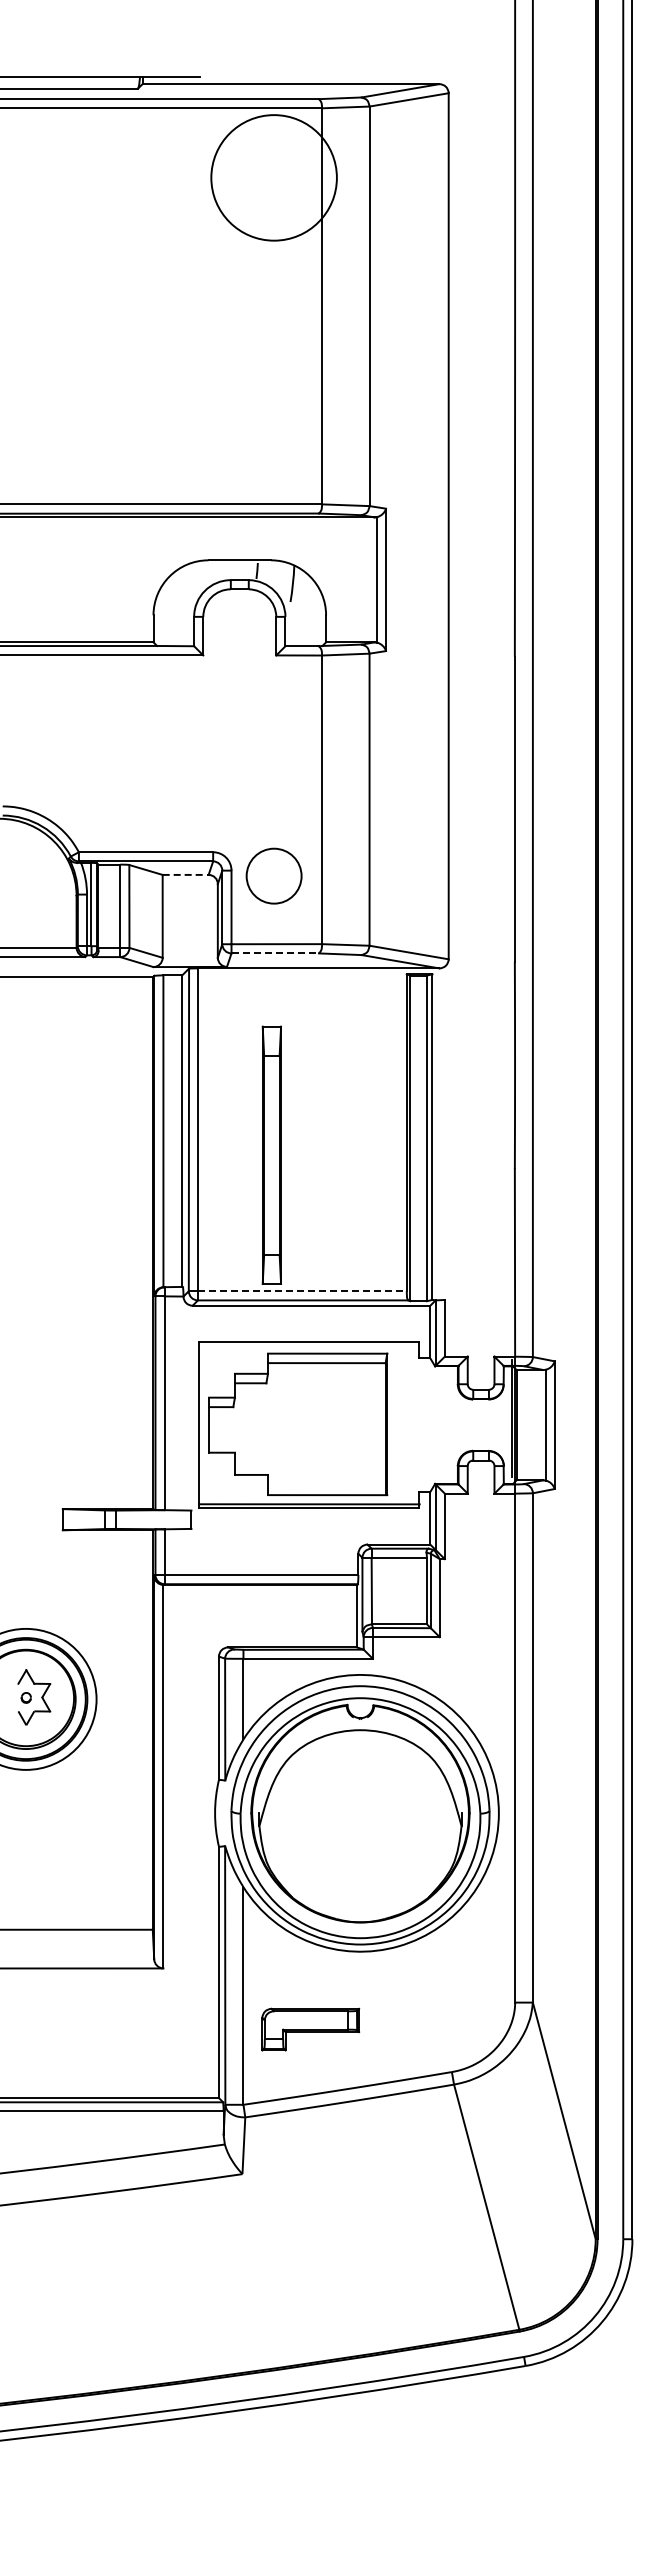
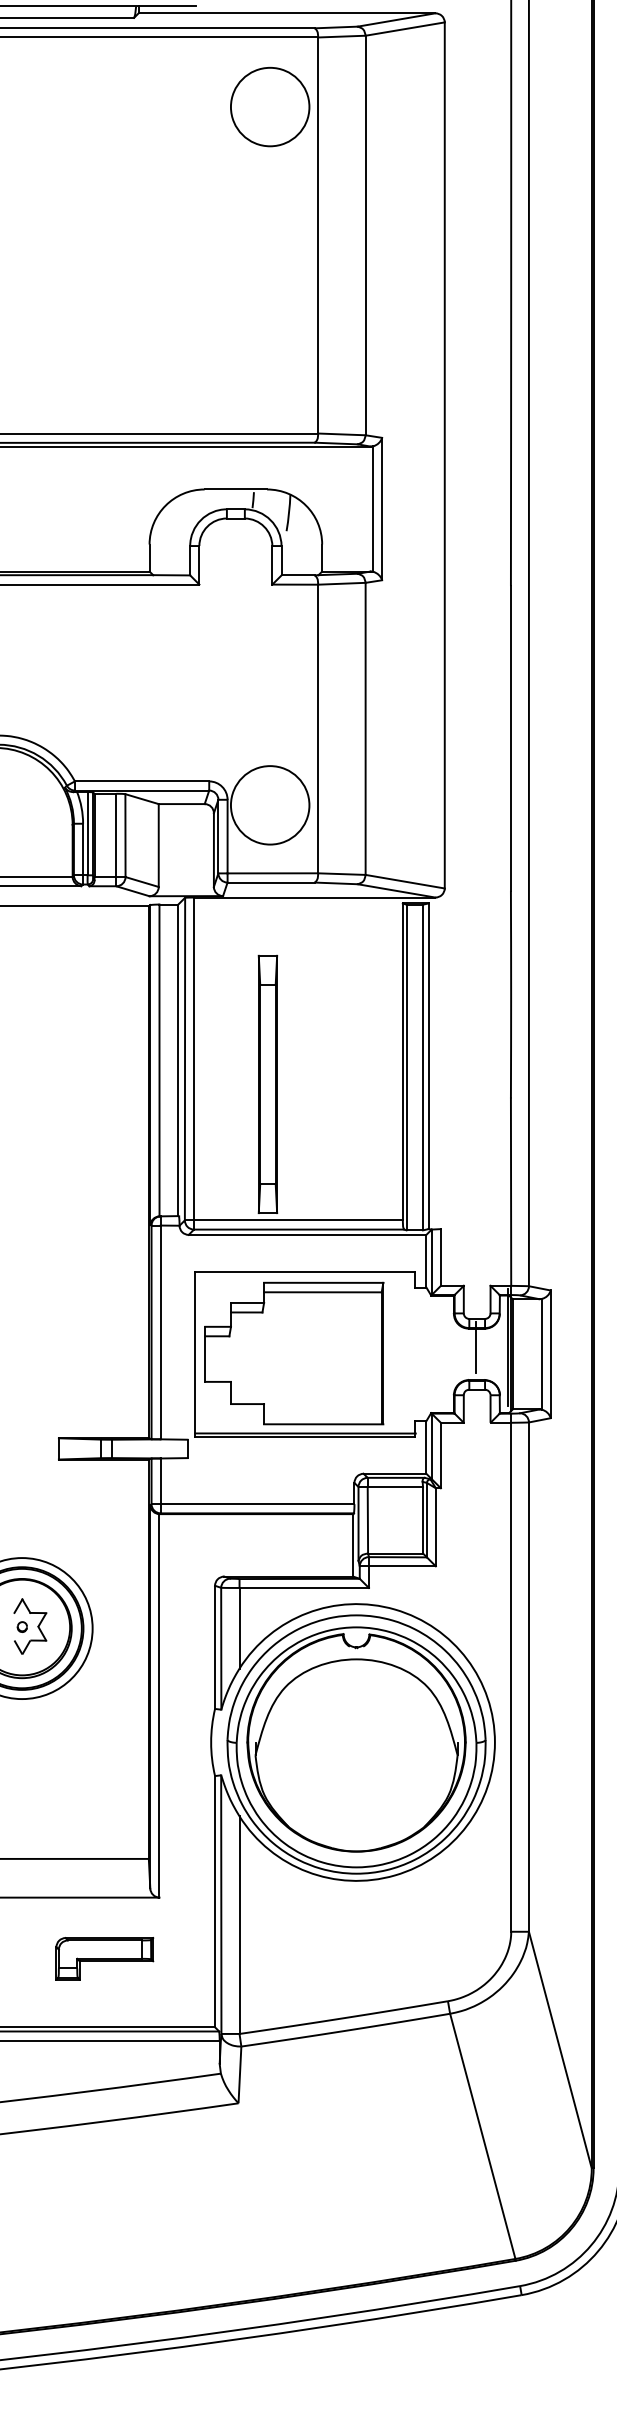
circle: (273, 177) -> (269, 106), size x0.62
line: (185, 874) -> (181, 803), dashed -> solid
circle: (273, 875) -> (269, 804), size x1.43
line: (275, 953) -> (271, 882), dashed -> solid
line: (302, 1291) -> (298, 1220), dashed -> solid
line: (479, 1418) -> (475, 1347), added
part: (310, 2029) -> (104, 1958), moved

